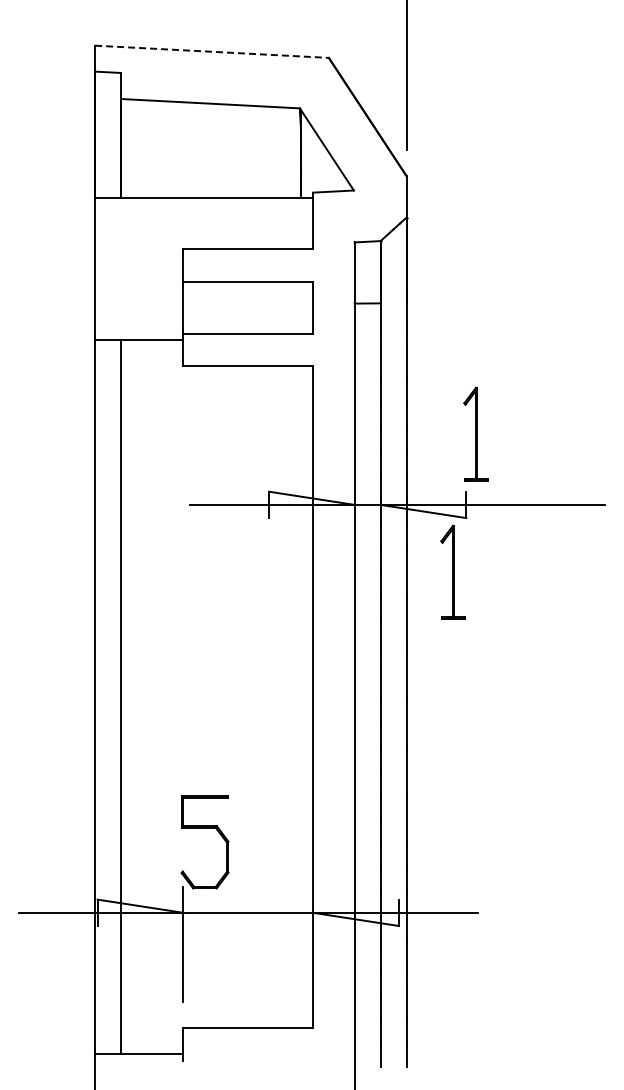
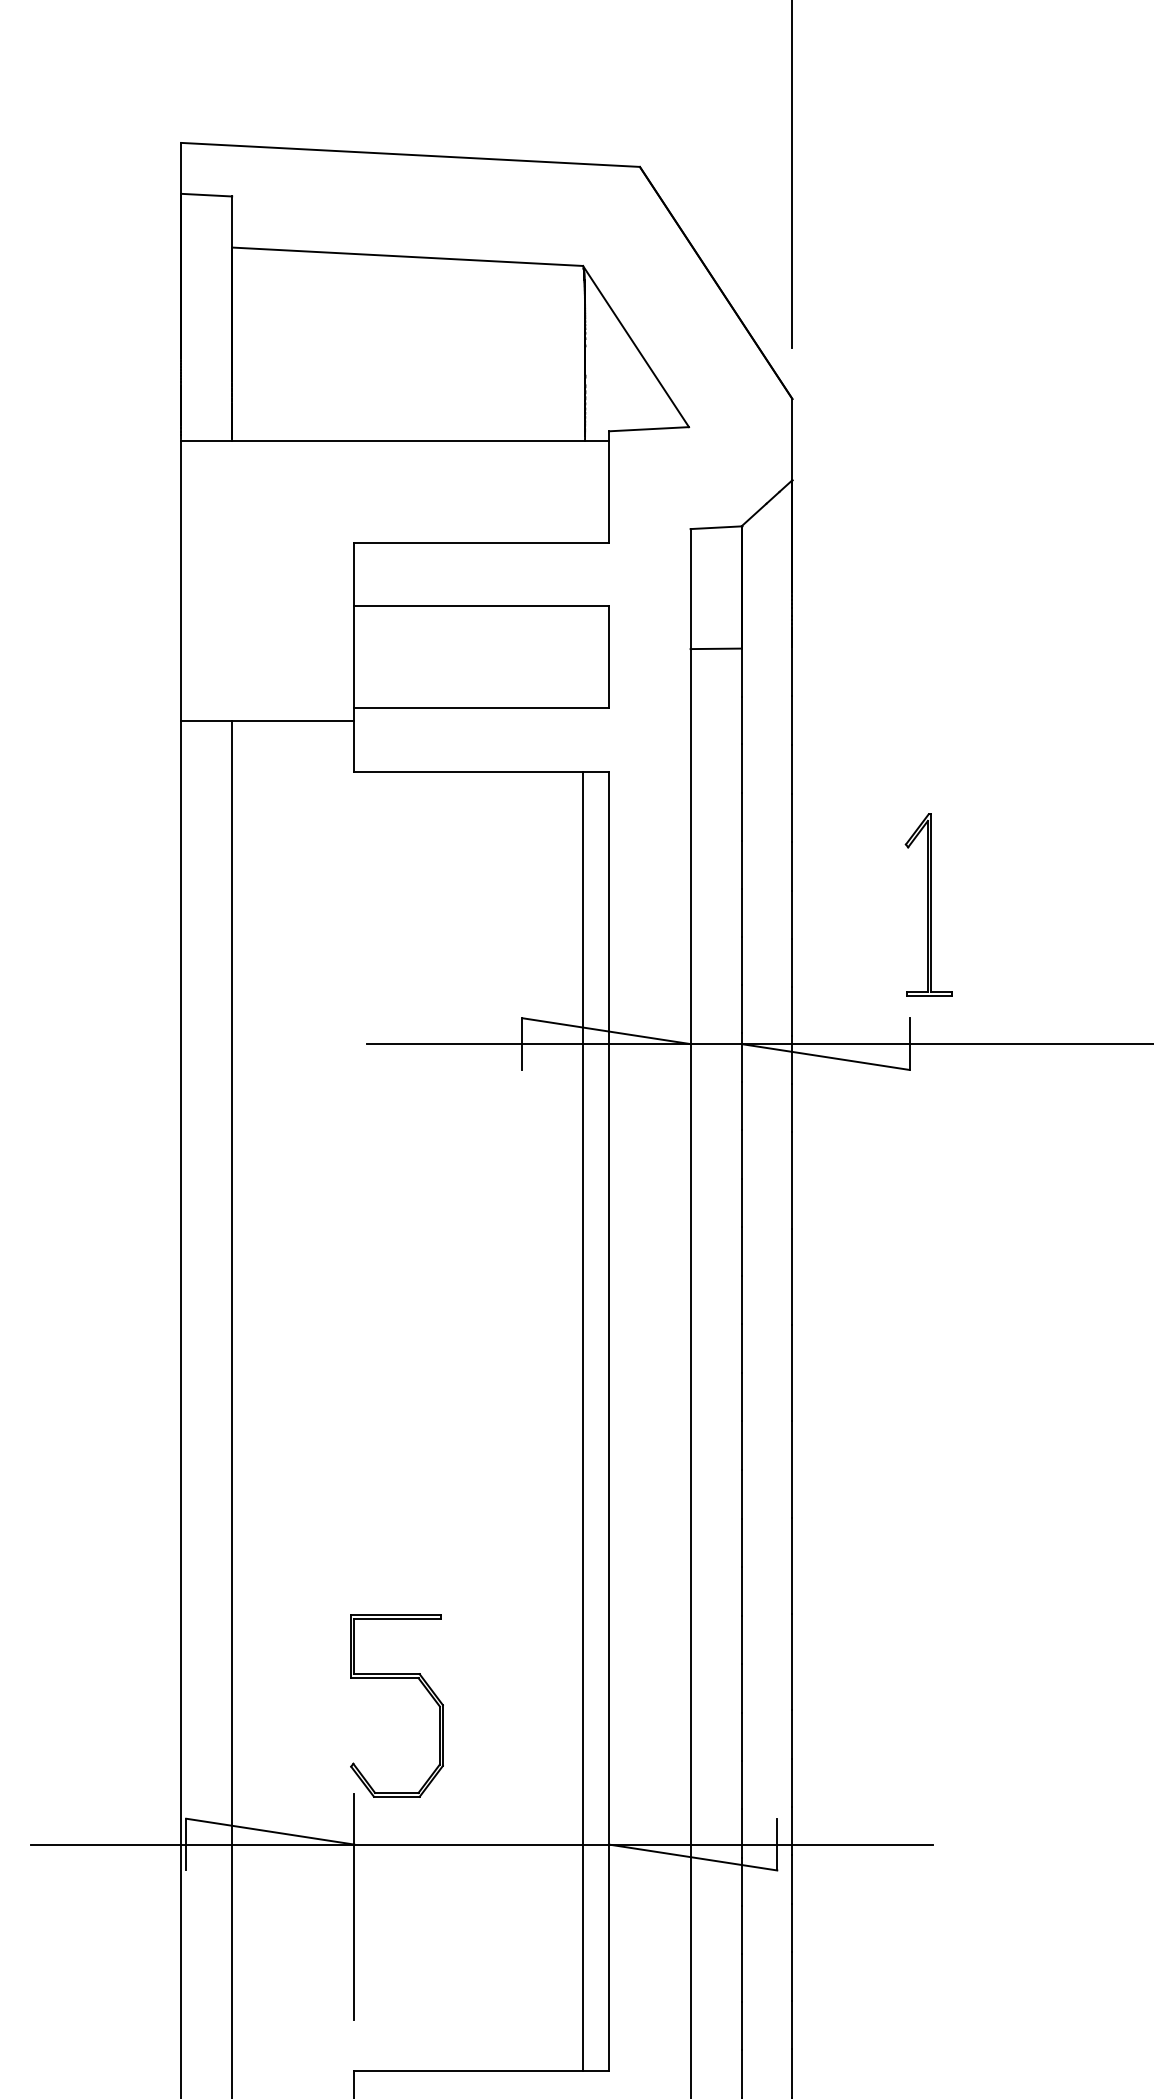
line: (212, 51) -> (411, 154), dashed -> solid
part: (452, 571) -> (882, 1174), removed
line: (299, 697) -> (582, 1422), added

